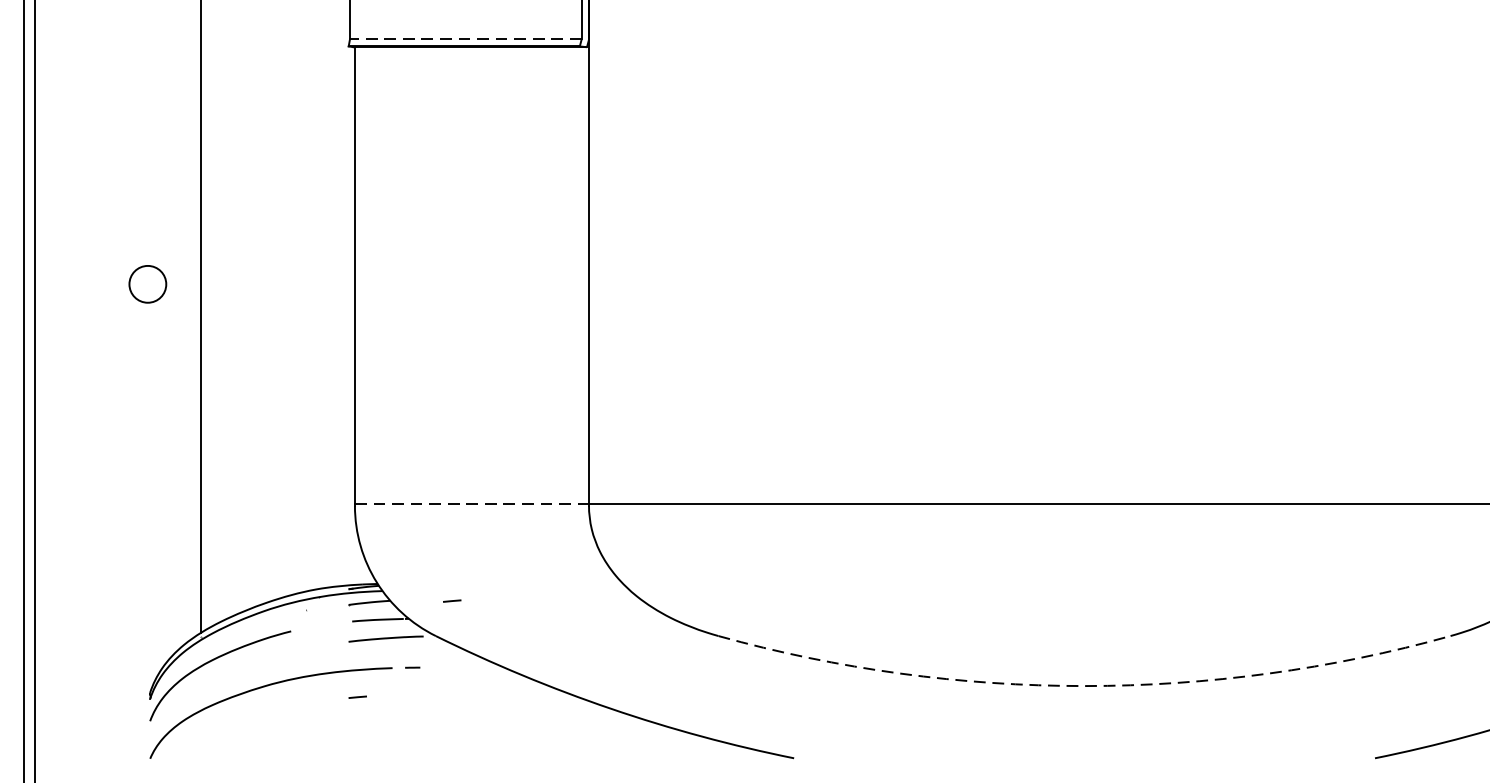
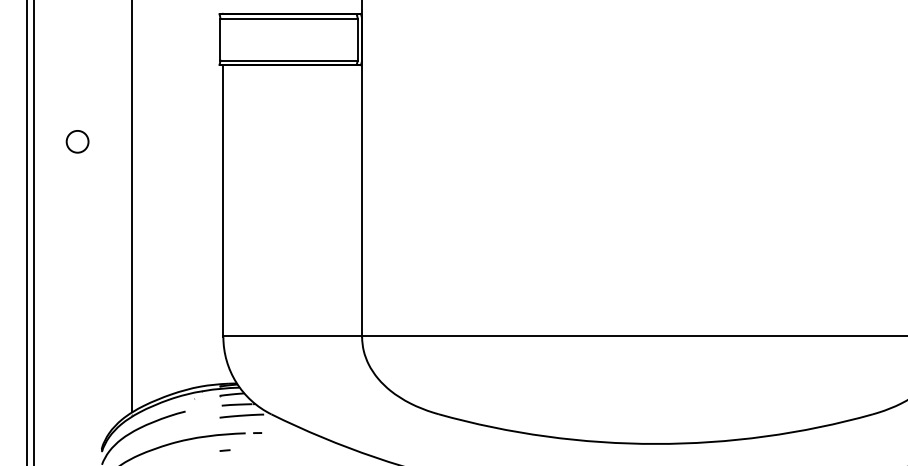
line: (466, 39) -> (289, 60), dashed -> solid
circle: (147, 283) -> (77, 141), moved
line: (473, 504) -> (293, 336), dashed -> solid
curve: (451, 600) -> (280, 393), removed
arc: (1083, 685) -> (655, 443), dashed -> solid

